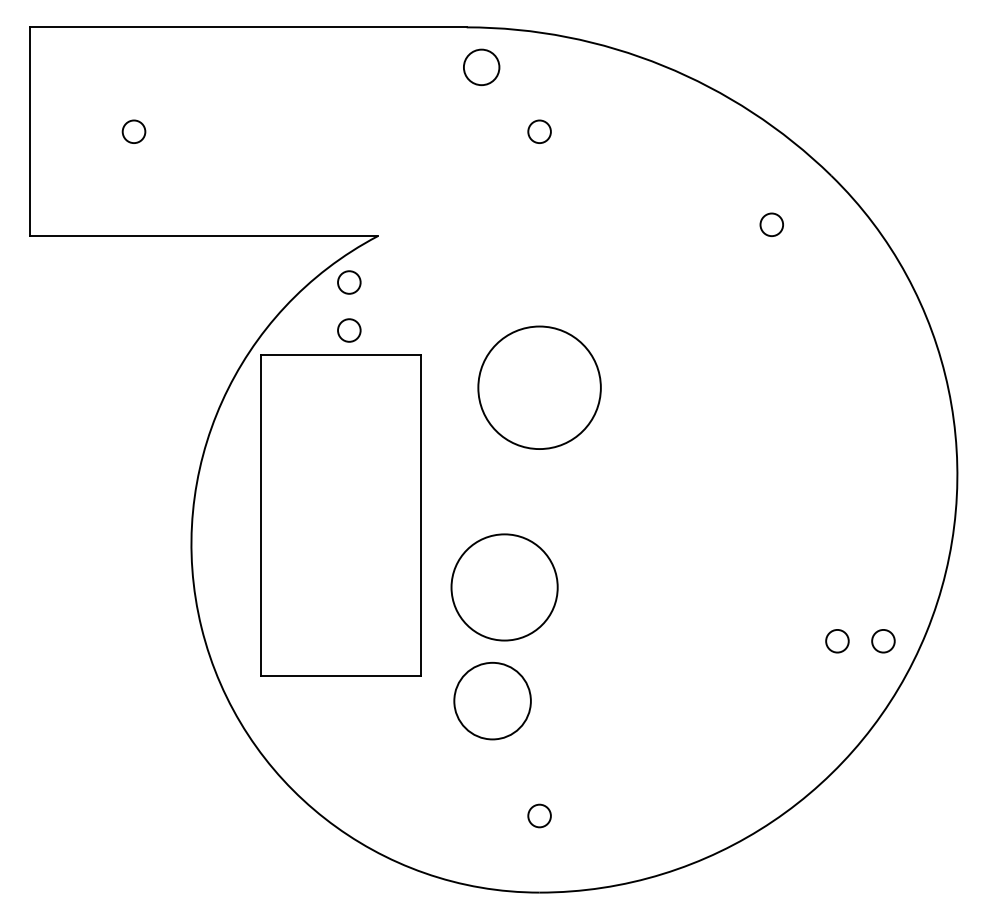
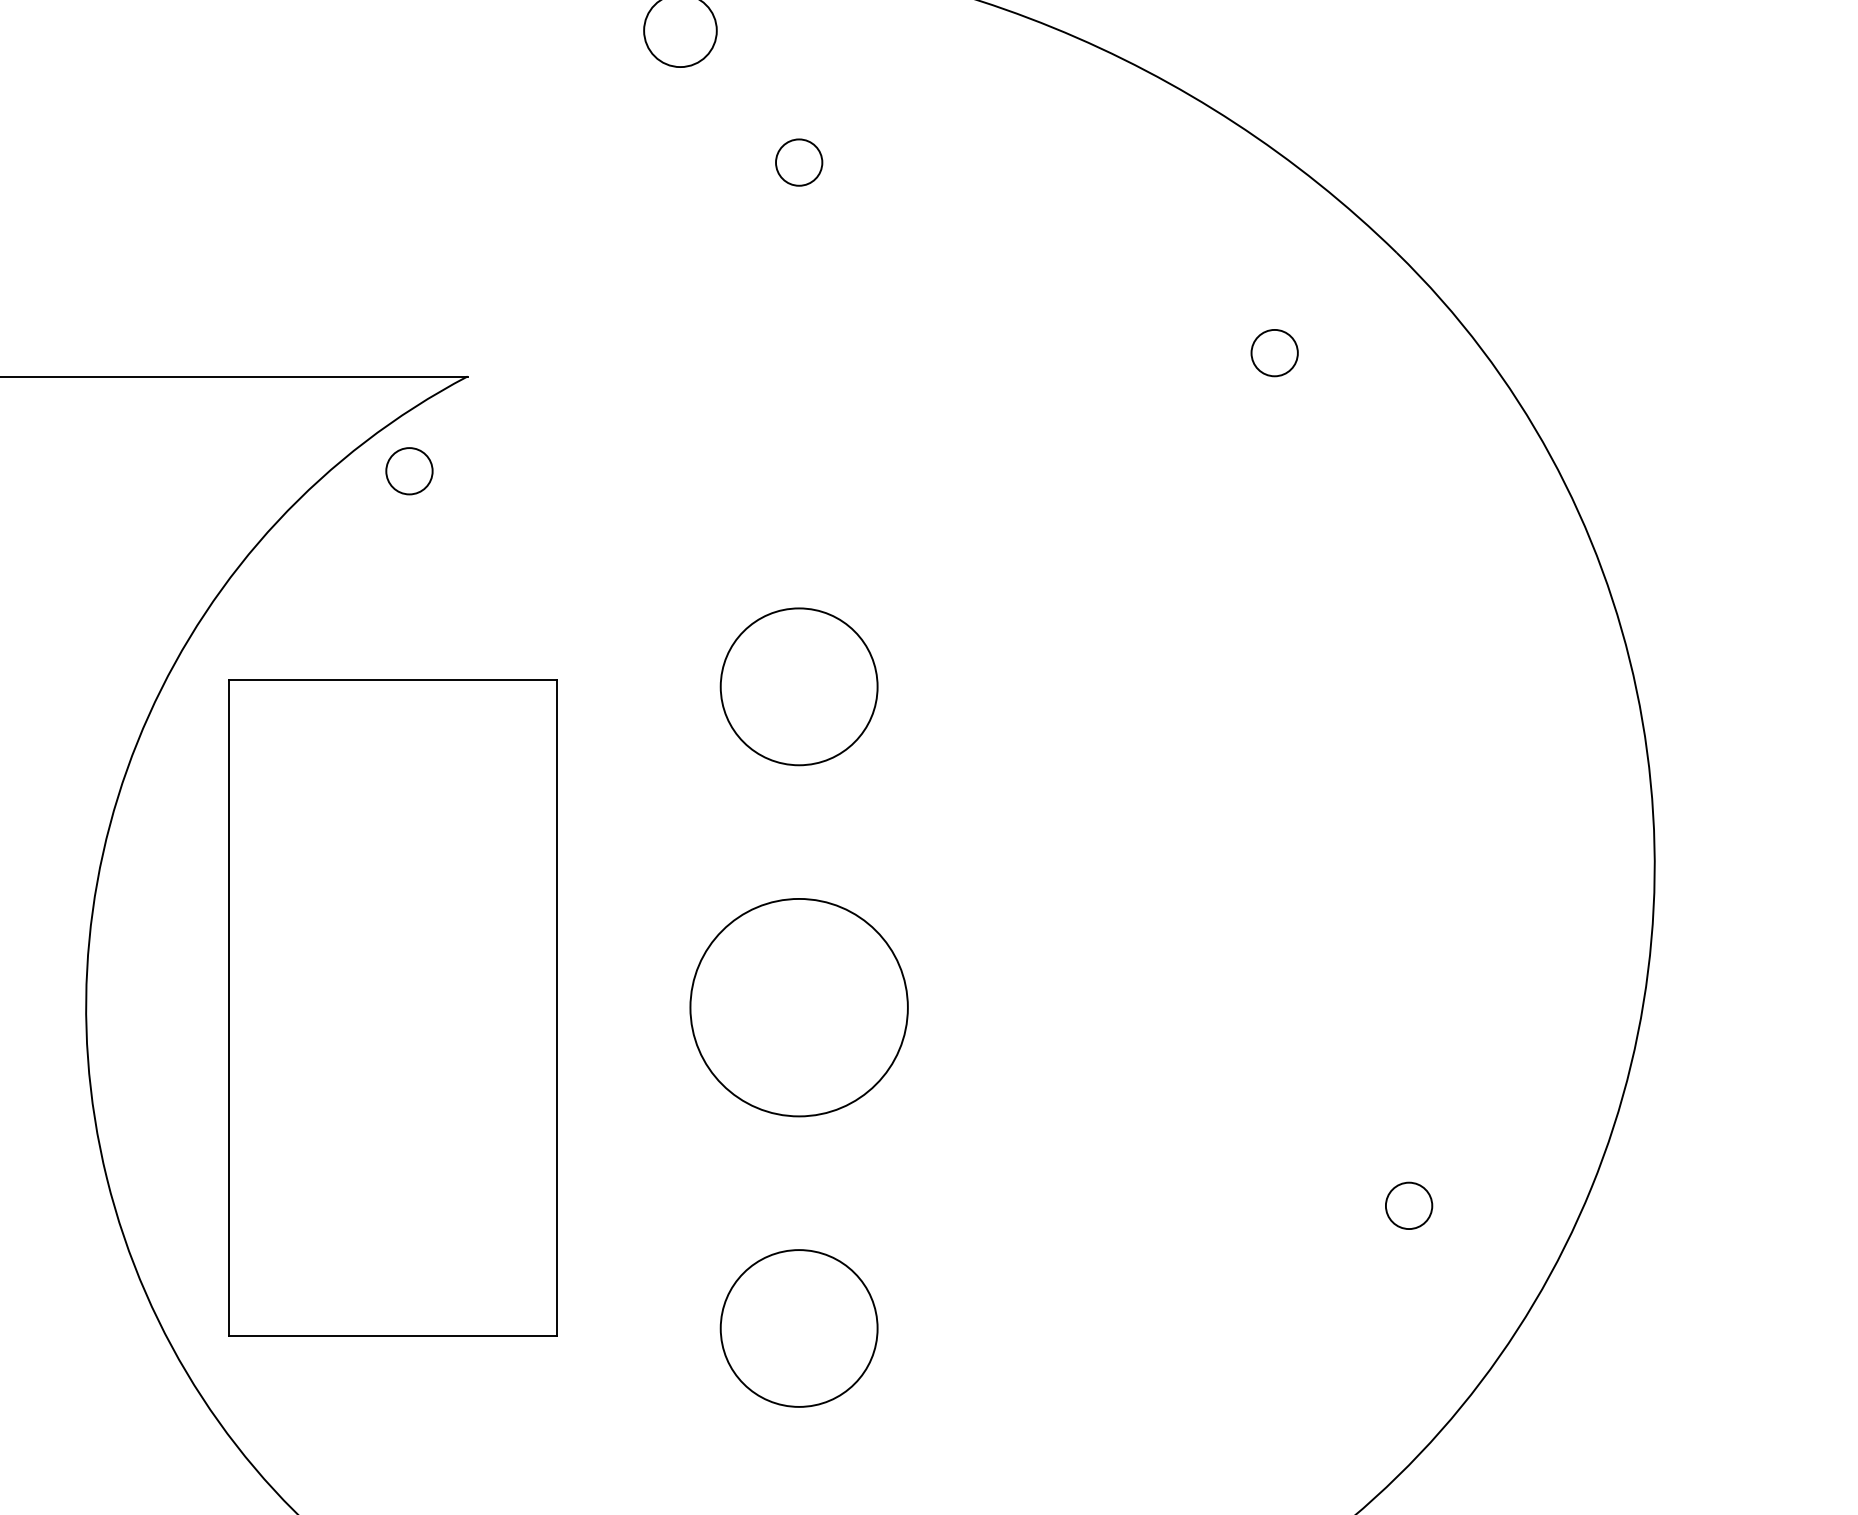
circle: (349, 330) -> (409, 569), removed
circle: (539, 387) -> (798, 686), size x0.62
part: (340, 515) -> (391, 1007), moved
circle: (504, 587) -> (798, 1007), moved
circle: (883, 641) -> (1503, 1206), removed
circle: (492, 700) -> (798, 1327), moved

